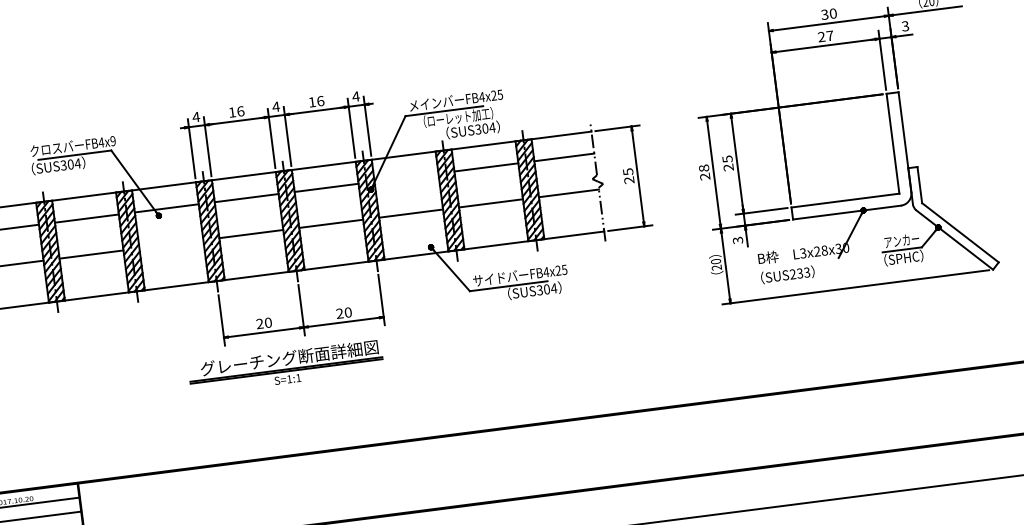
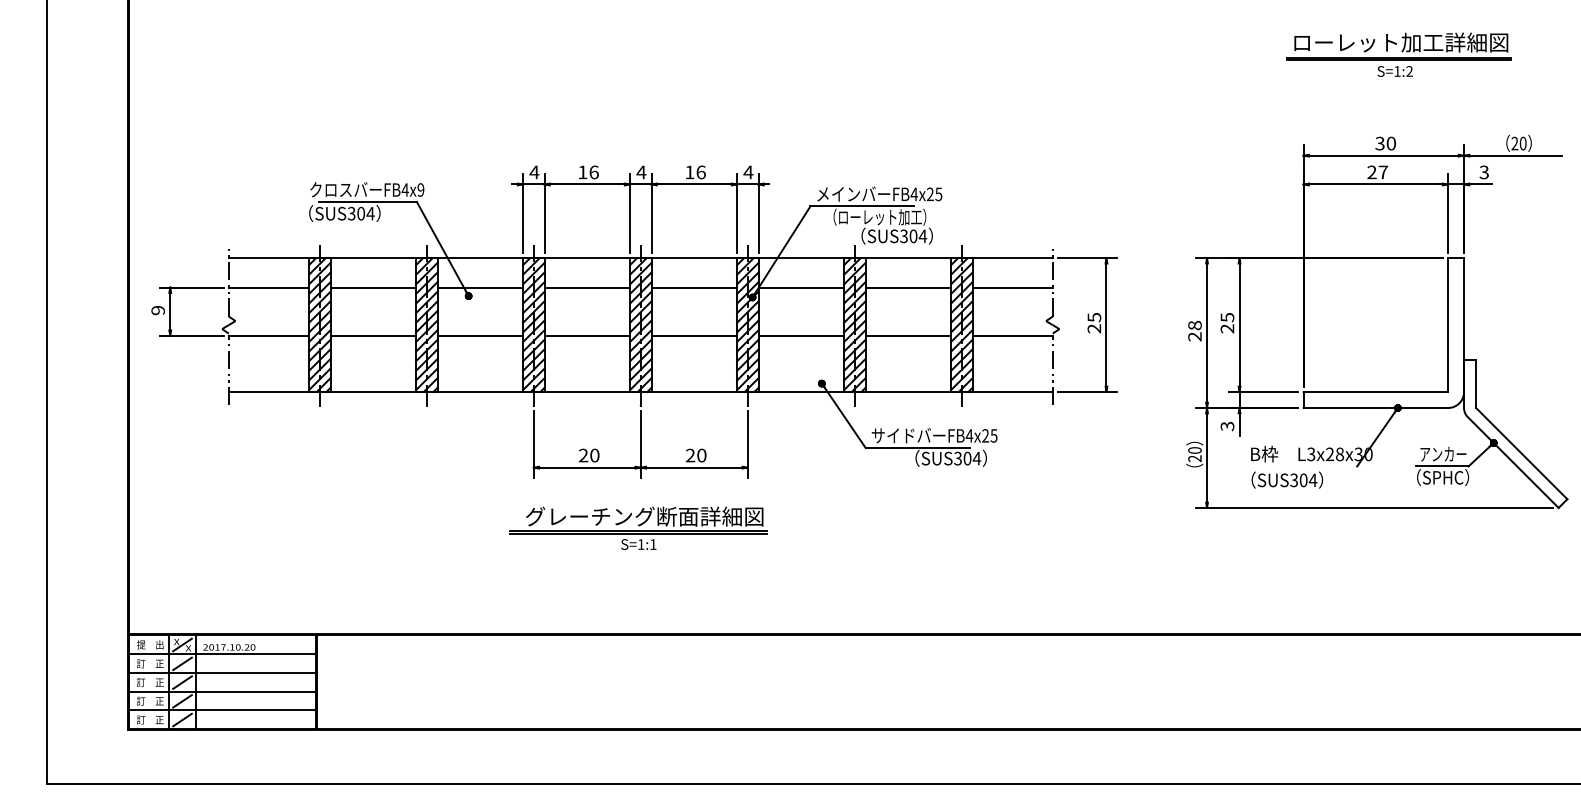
line: (406, 177) -> (801, 287), added
line: (171, 244) -> (480, 335), added
text: (799, 273) -> (1303, 480), SUS233 -> SUS304
part: (285, 366) -> (638, 527), moved

